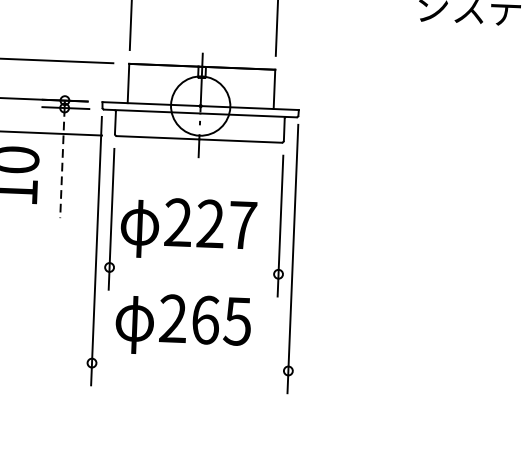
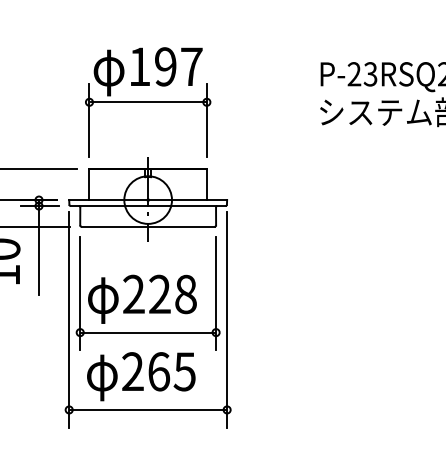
line: (63, 163) -> (39, 250), dashed -> solid
text: (242, 225) -> (185, 294), 227 -> 228
line: (193, 270) -> (147, 332), added
line: (189, 366) -> (147, 409), added

